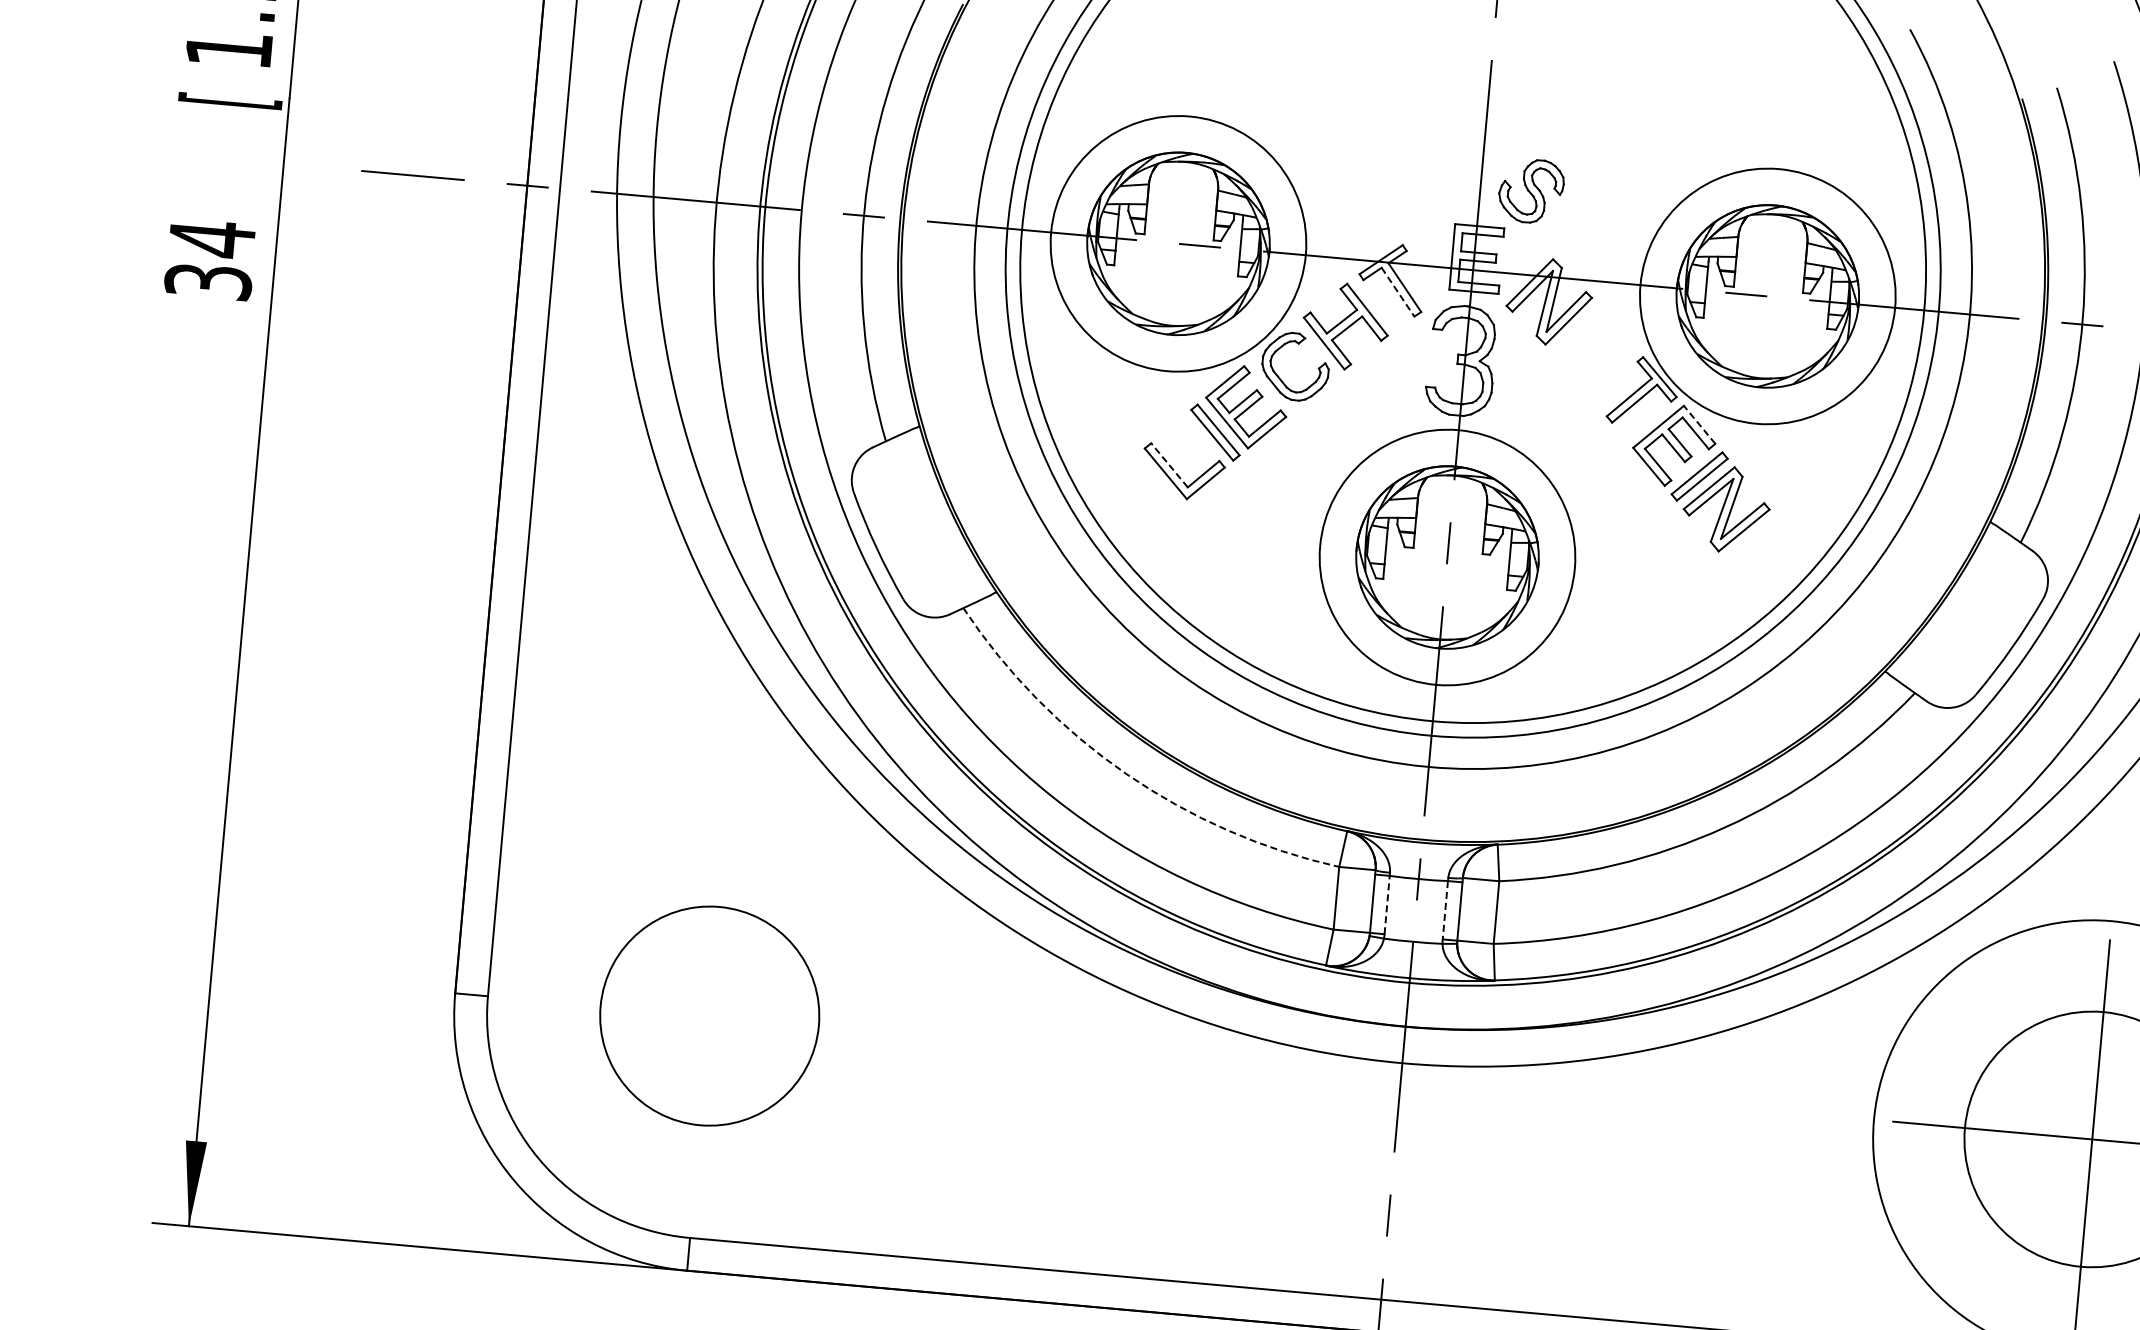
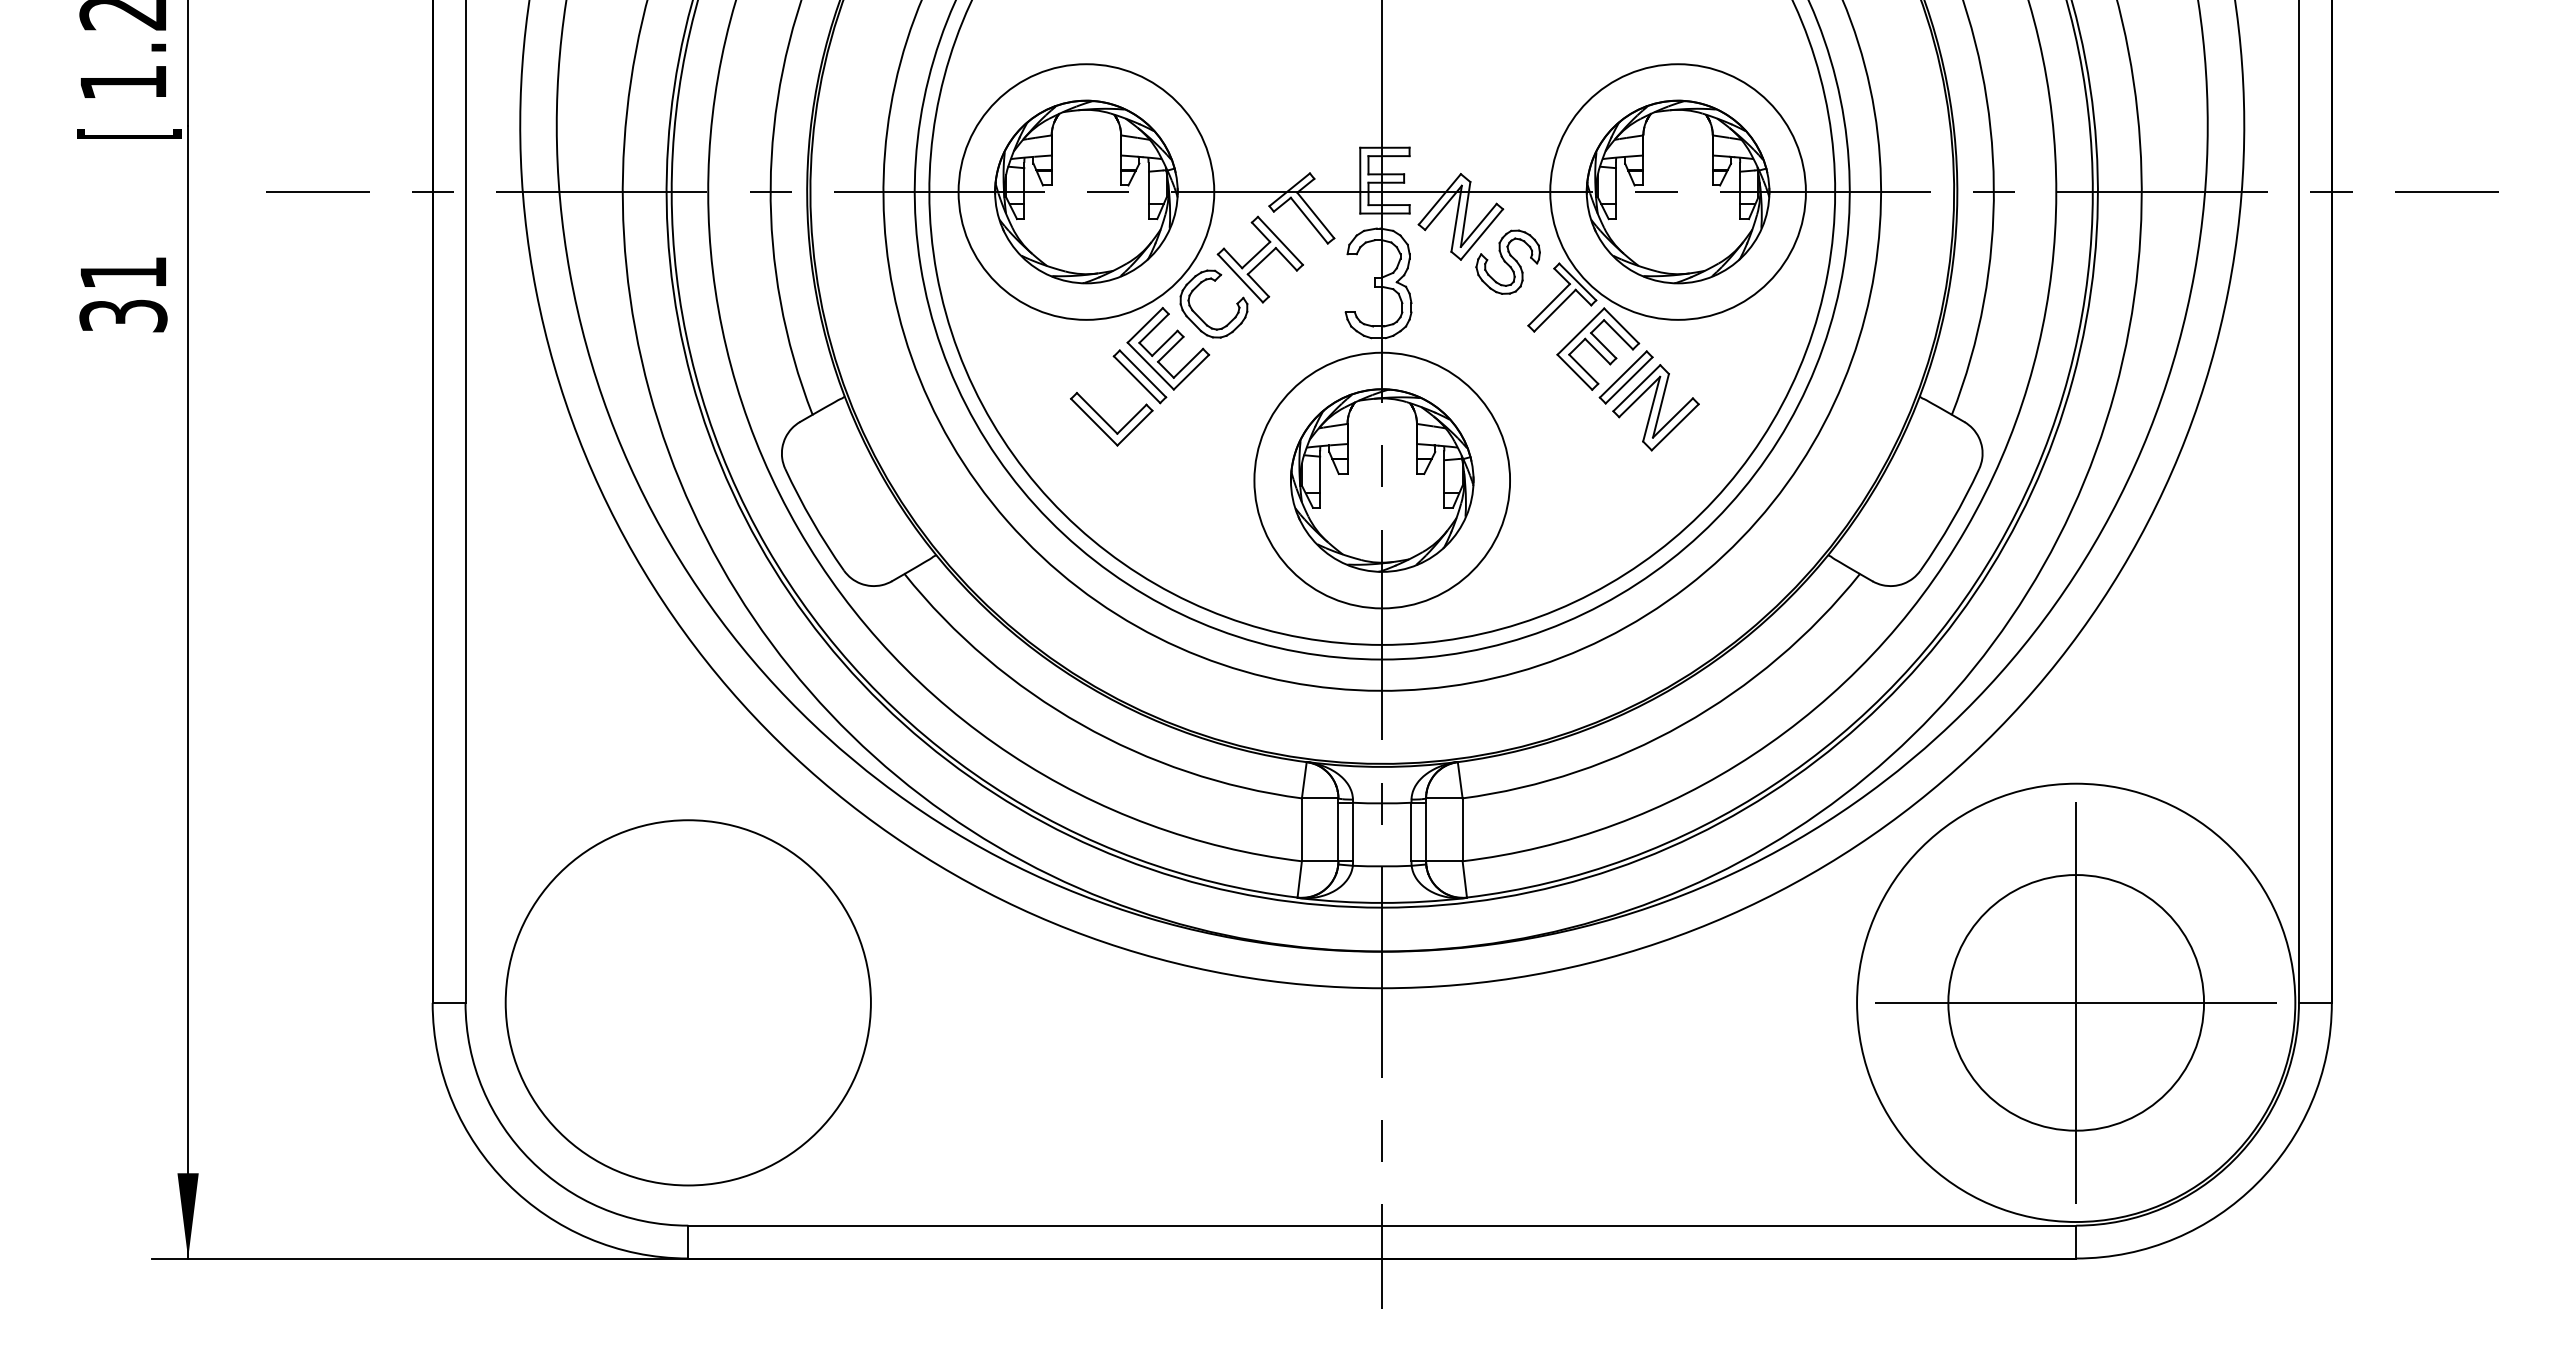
part: (1530, 190) -> (1507, 261), moved
text: (212, 239) -> (123, 273), 34 -> 31
line: (1398, 293) -> (1309, 221), dashed -> solid
line: (1699, 425) -> (1621, 326), dashed -> solid
line: (1169, 465) -> (1097, 413), dashed -> solid
arc: (1126, 773) -> (1081, 724), dashed -> solid
line: (1387, 904) -> (1353, 831), dashed -> solid
line: (1445, 910) -> (1411, 832), dashed -> solid
circle: (709, 1015) -> (687, 1002), size x1.67

